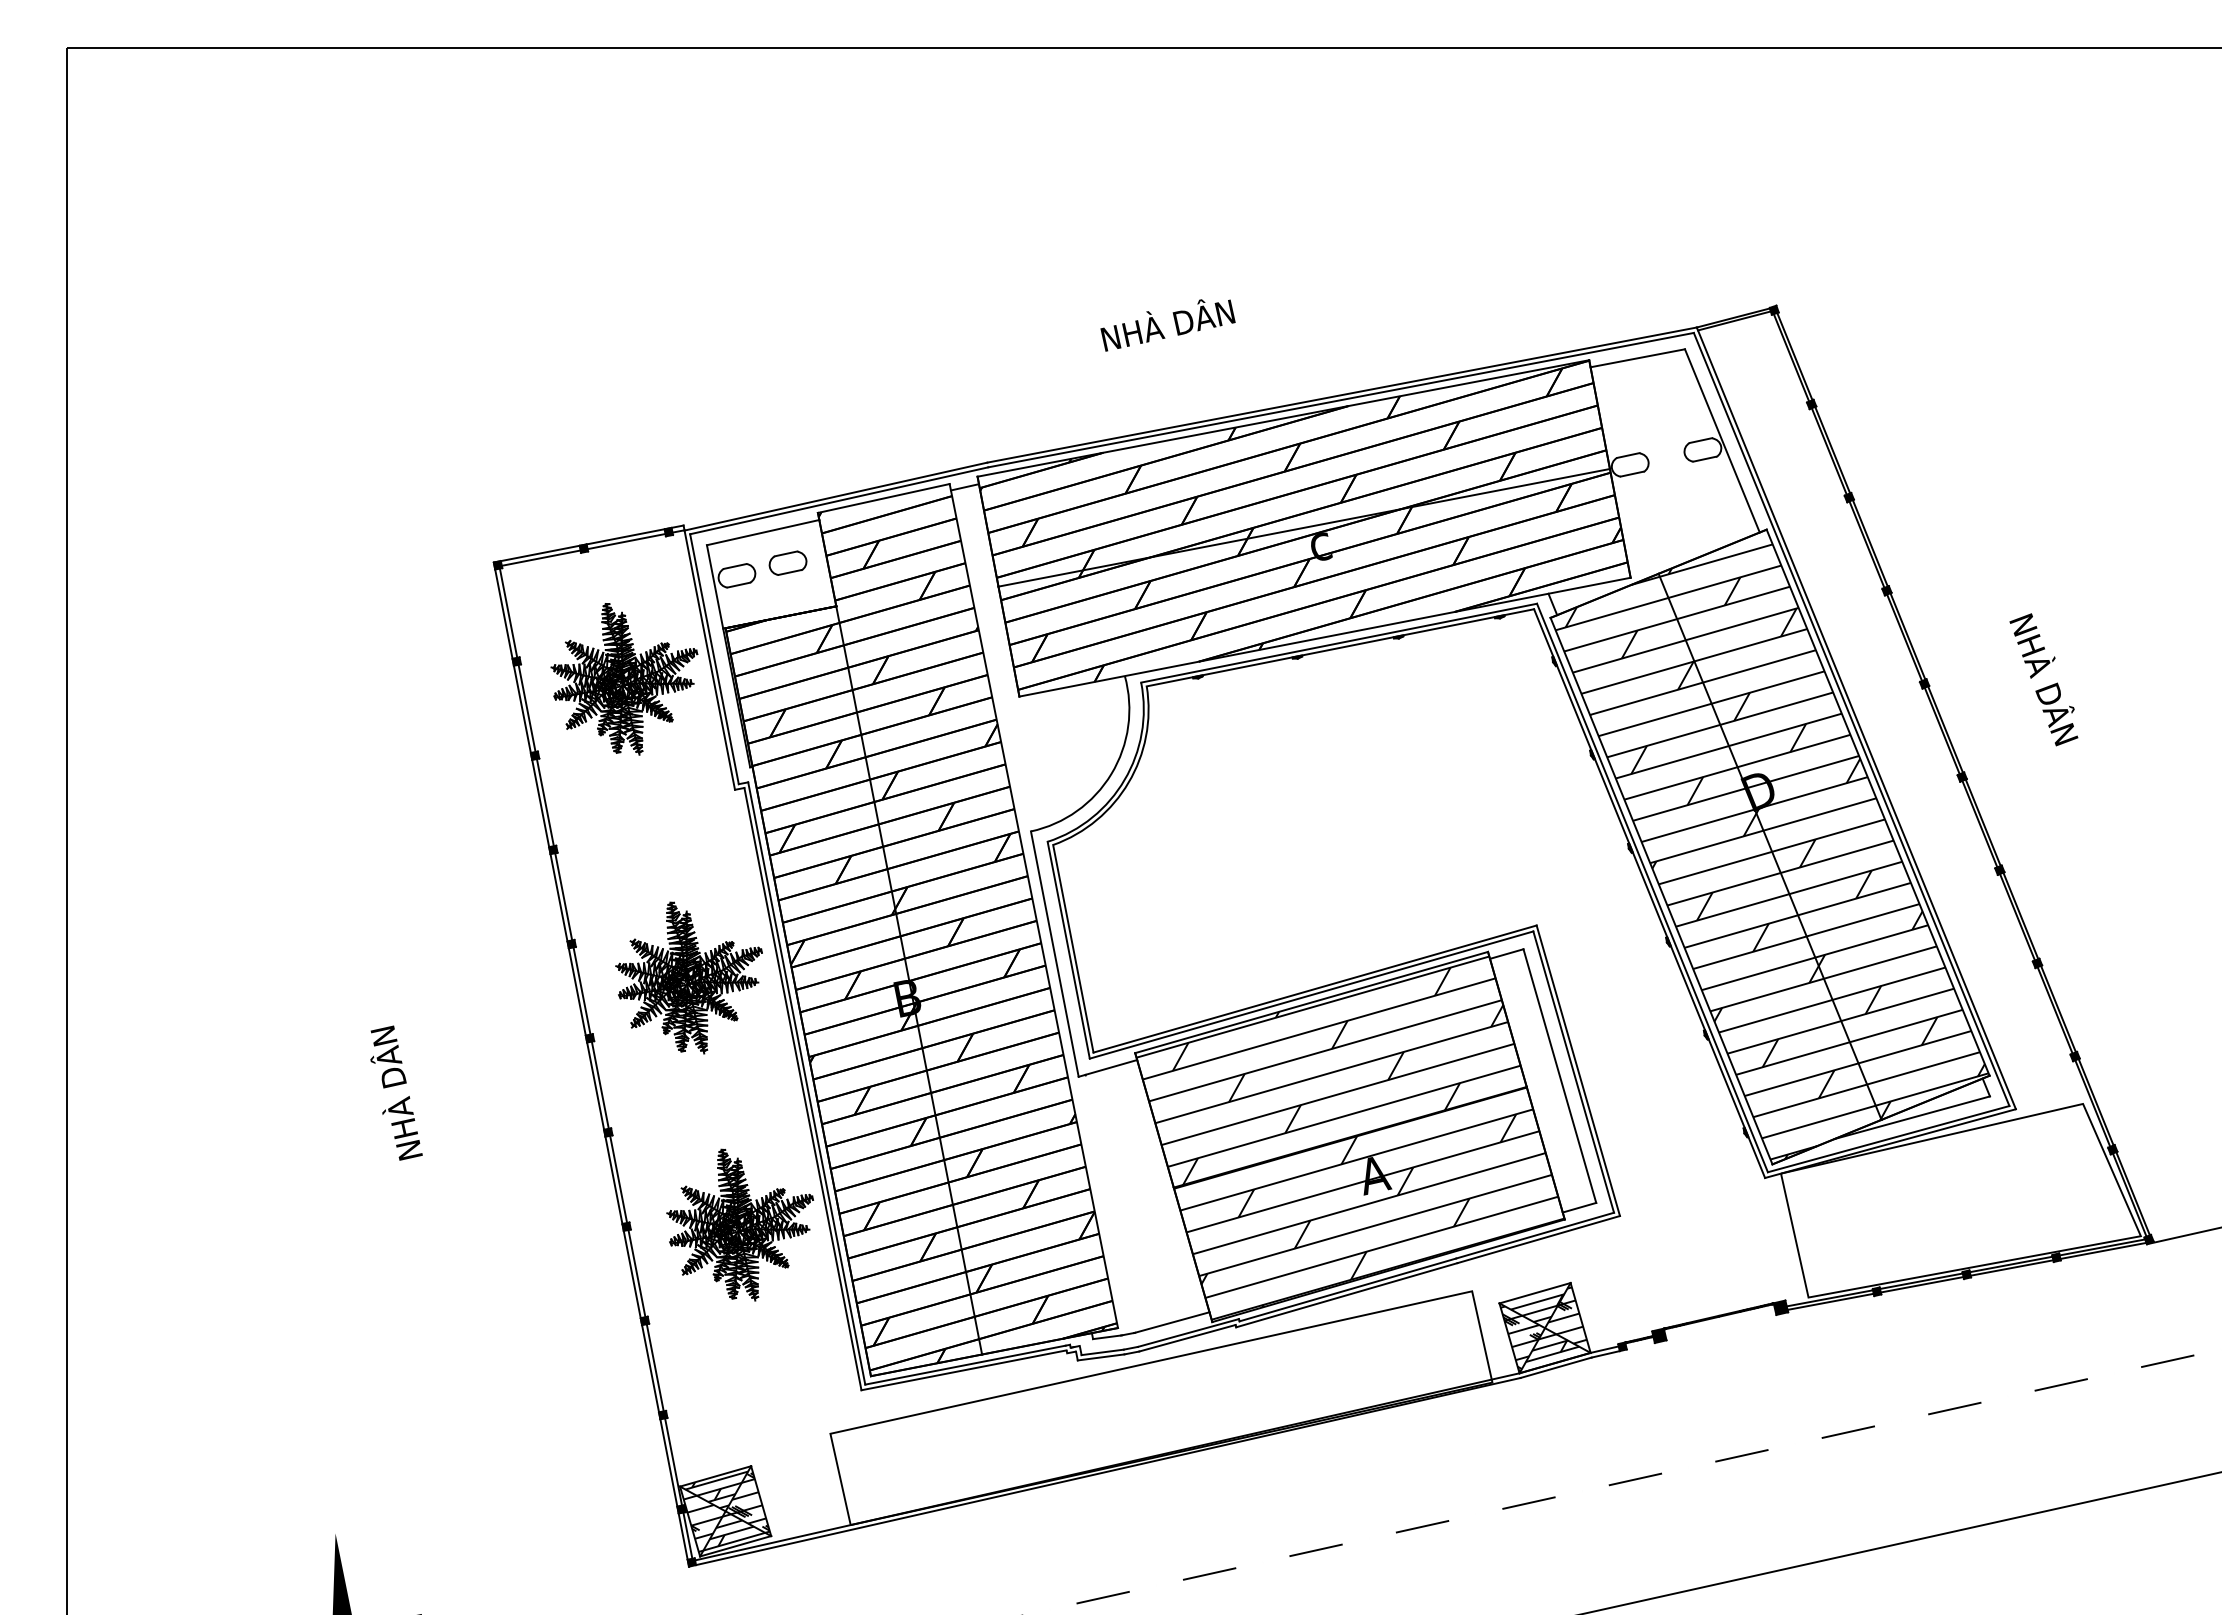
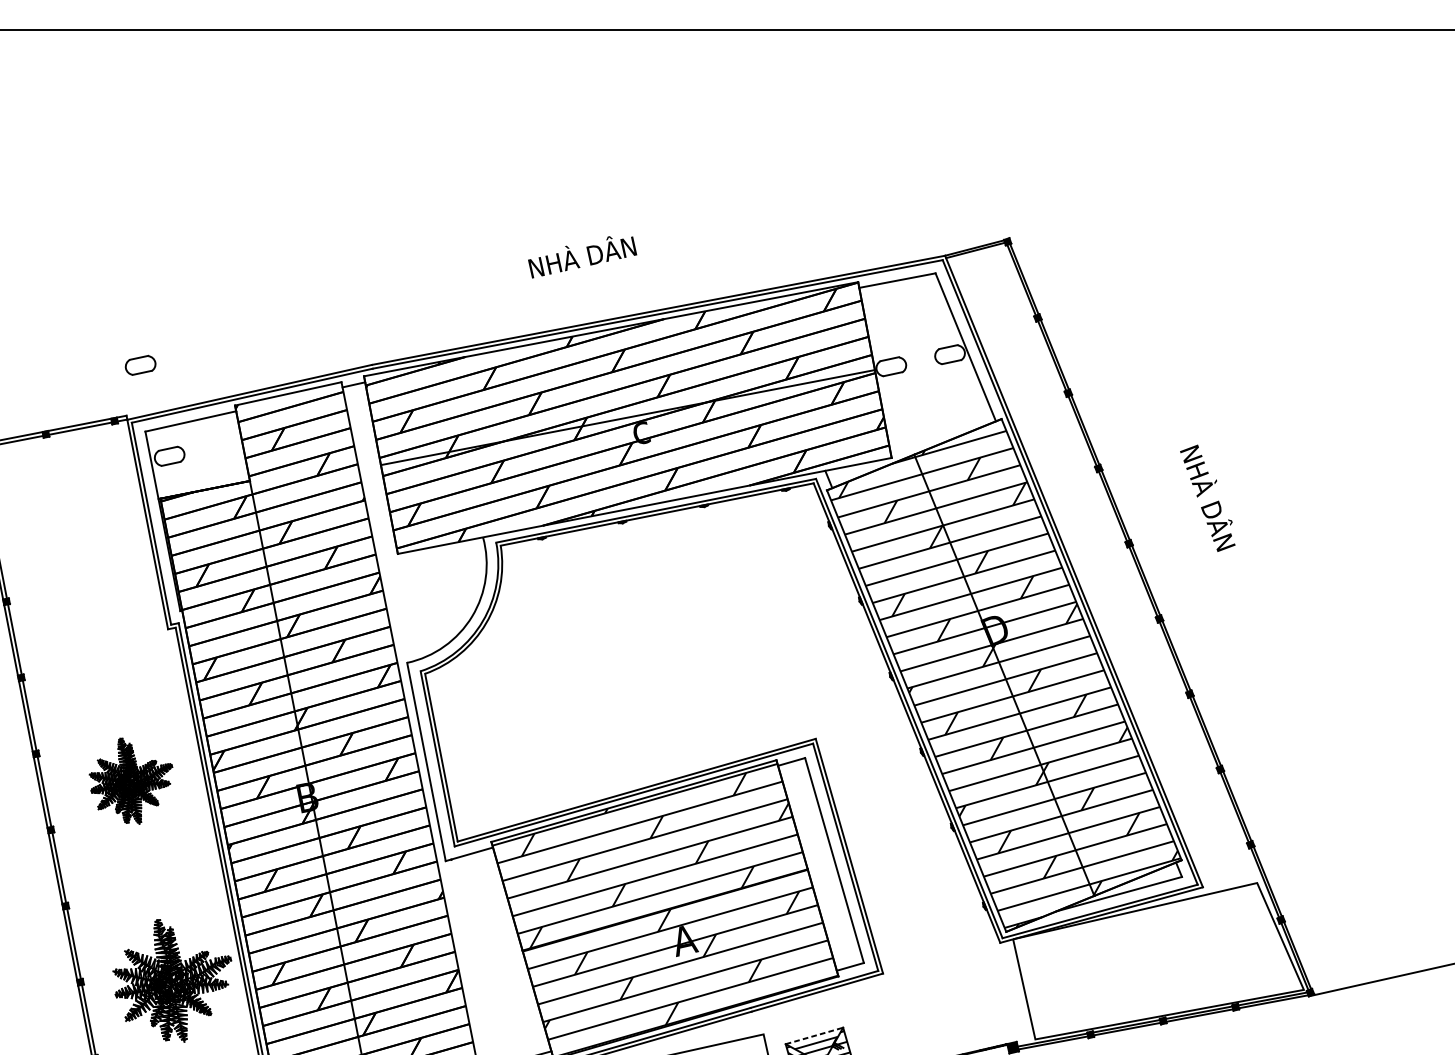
text: (1167, 325) -> (582, 257), moved
part: (787, 562) -> (140, 364), moved
part: (624, 679) -> (78, 540), removed
text: (2043, 679) -> (1207, 498), moved
part: (688, 977) -> (130, 780), size x0.7
line: (1535, 1293) -> (814, 1036), solid -> dashed

